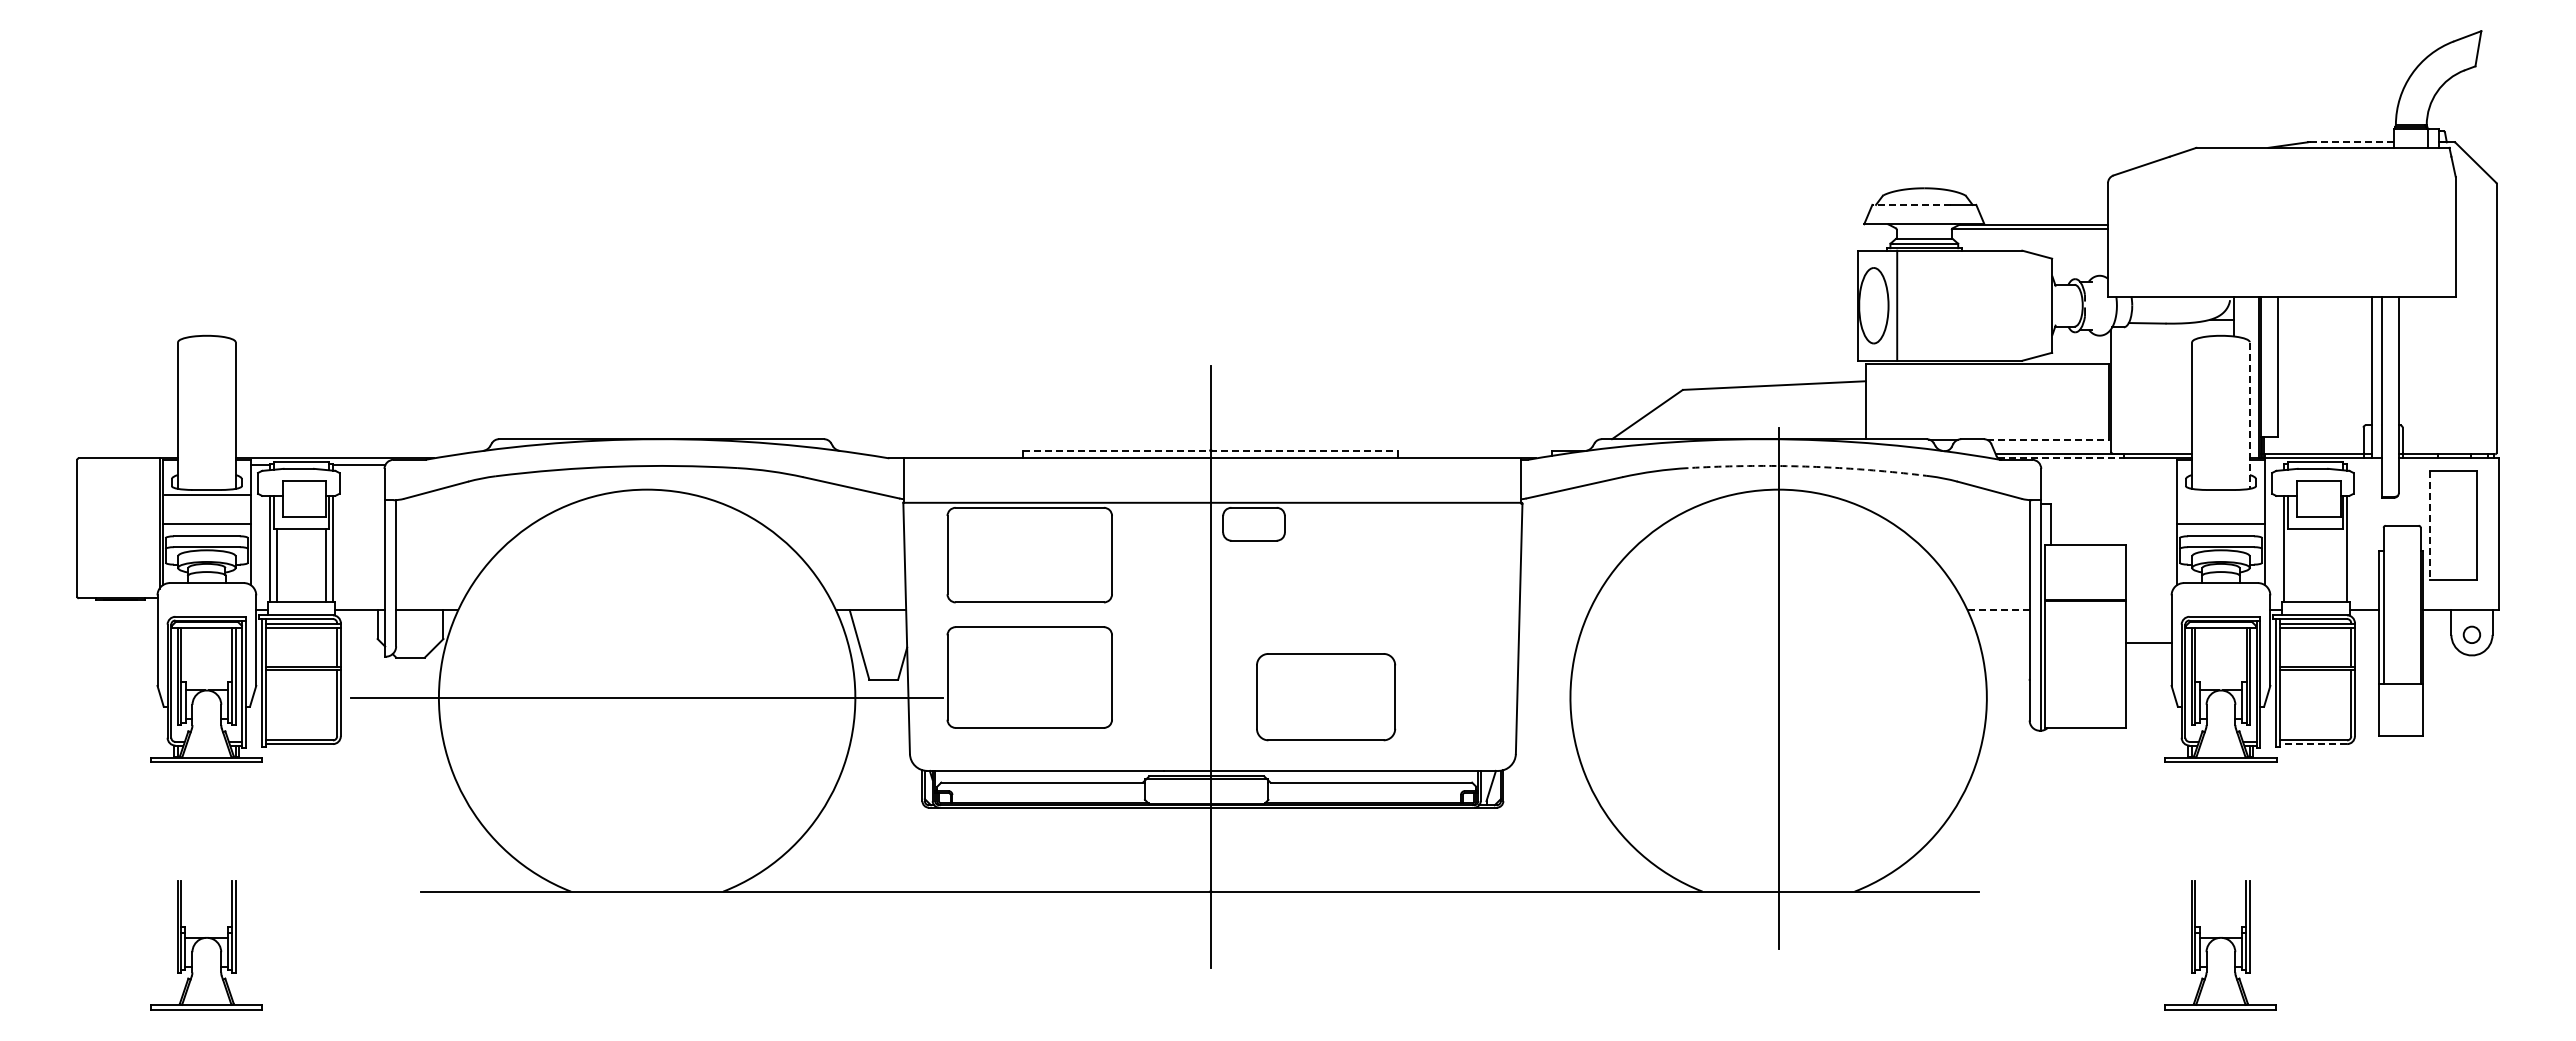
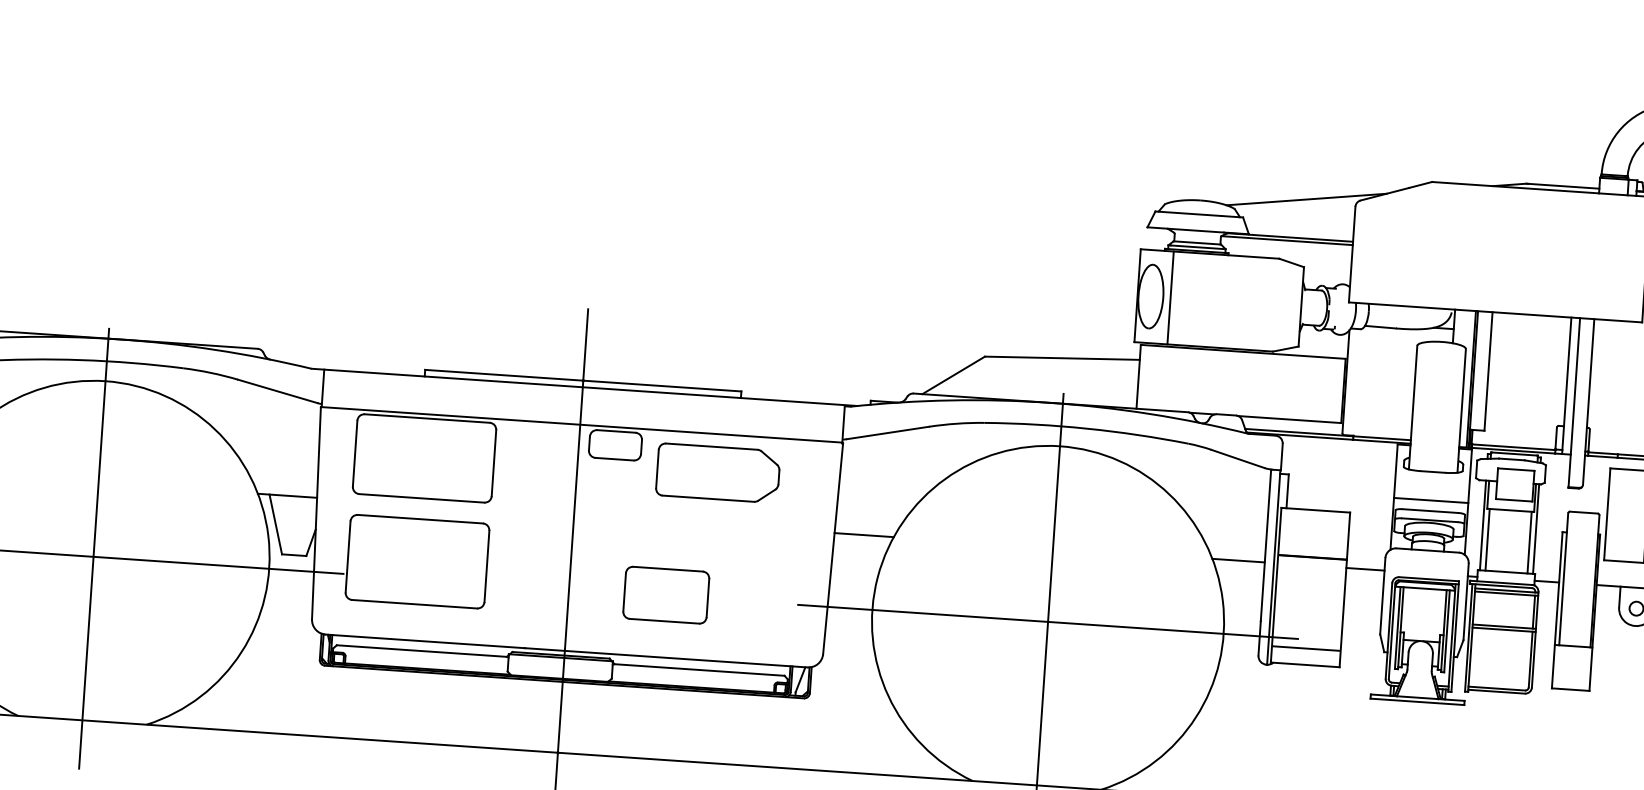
line: (2352, 142) -> (1564, 186), dashed -> solid
line: (2049, 178) -> (1306, 199), added
line: (1911, 204) -> (1188, 213), dashed -> solid
line: (2249, 416) -> (1461, 411), dashed -> solid
line: (2048, 439) -> (1290, 419), dashed -> solid
line: (1211, 450) -> (583, 380), dashed -> solid
line: (2060, 458) -> (1299, 436), dashed -> solid
arc: (1809, 466) -> (1087, 428), dashed -> solid
line: (2429, 526) -> (1606, 514), dashed -> solid
part: (1377, 548) -> (718, 472), added
line: (2290, 565) -> (1487, 539), added
line: (2340, 565) -> (1529, 542), added
line: (1554, 610) -> (863, 535), added
line: (1999, 610) -> (1239, 560), dashed -> solid
line: (2148, 643) -> (1365, 569), moved
line: (647, 687) -> (94, 548), added
part: (1325, 696) -> (665, 594), size x0.71
line: (1778, 697) -> (1047, 621), added
line: (2085, 708) -> (1306, 648), added
line: (2313, 744) -> (1496, 692), dashed -> solid

